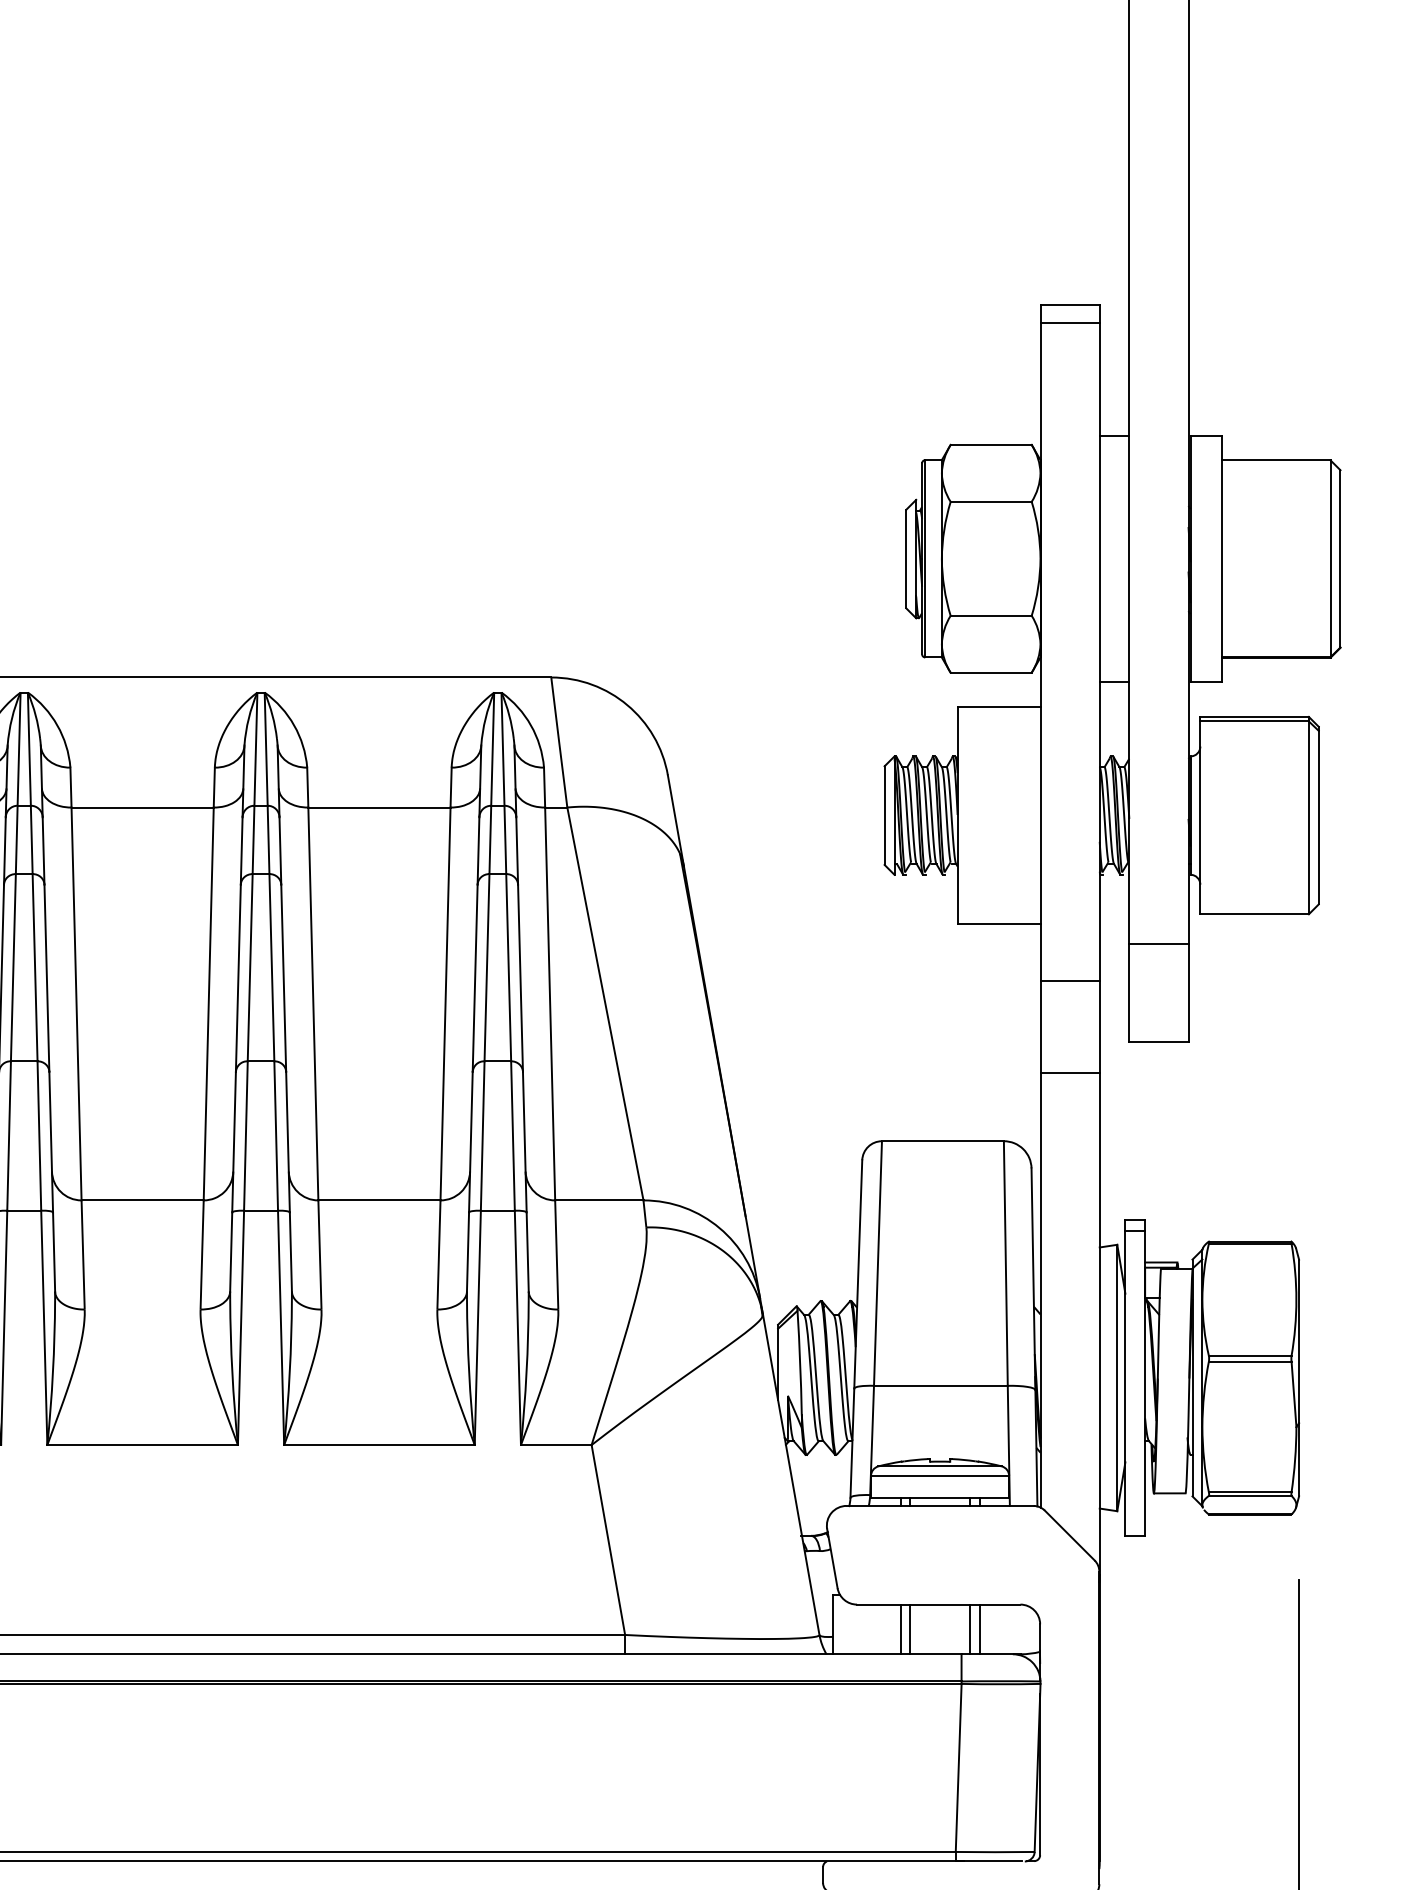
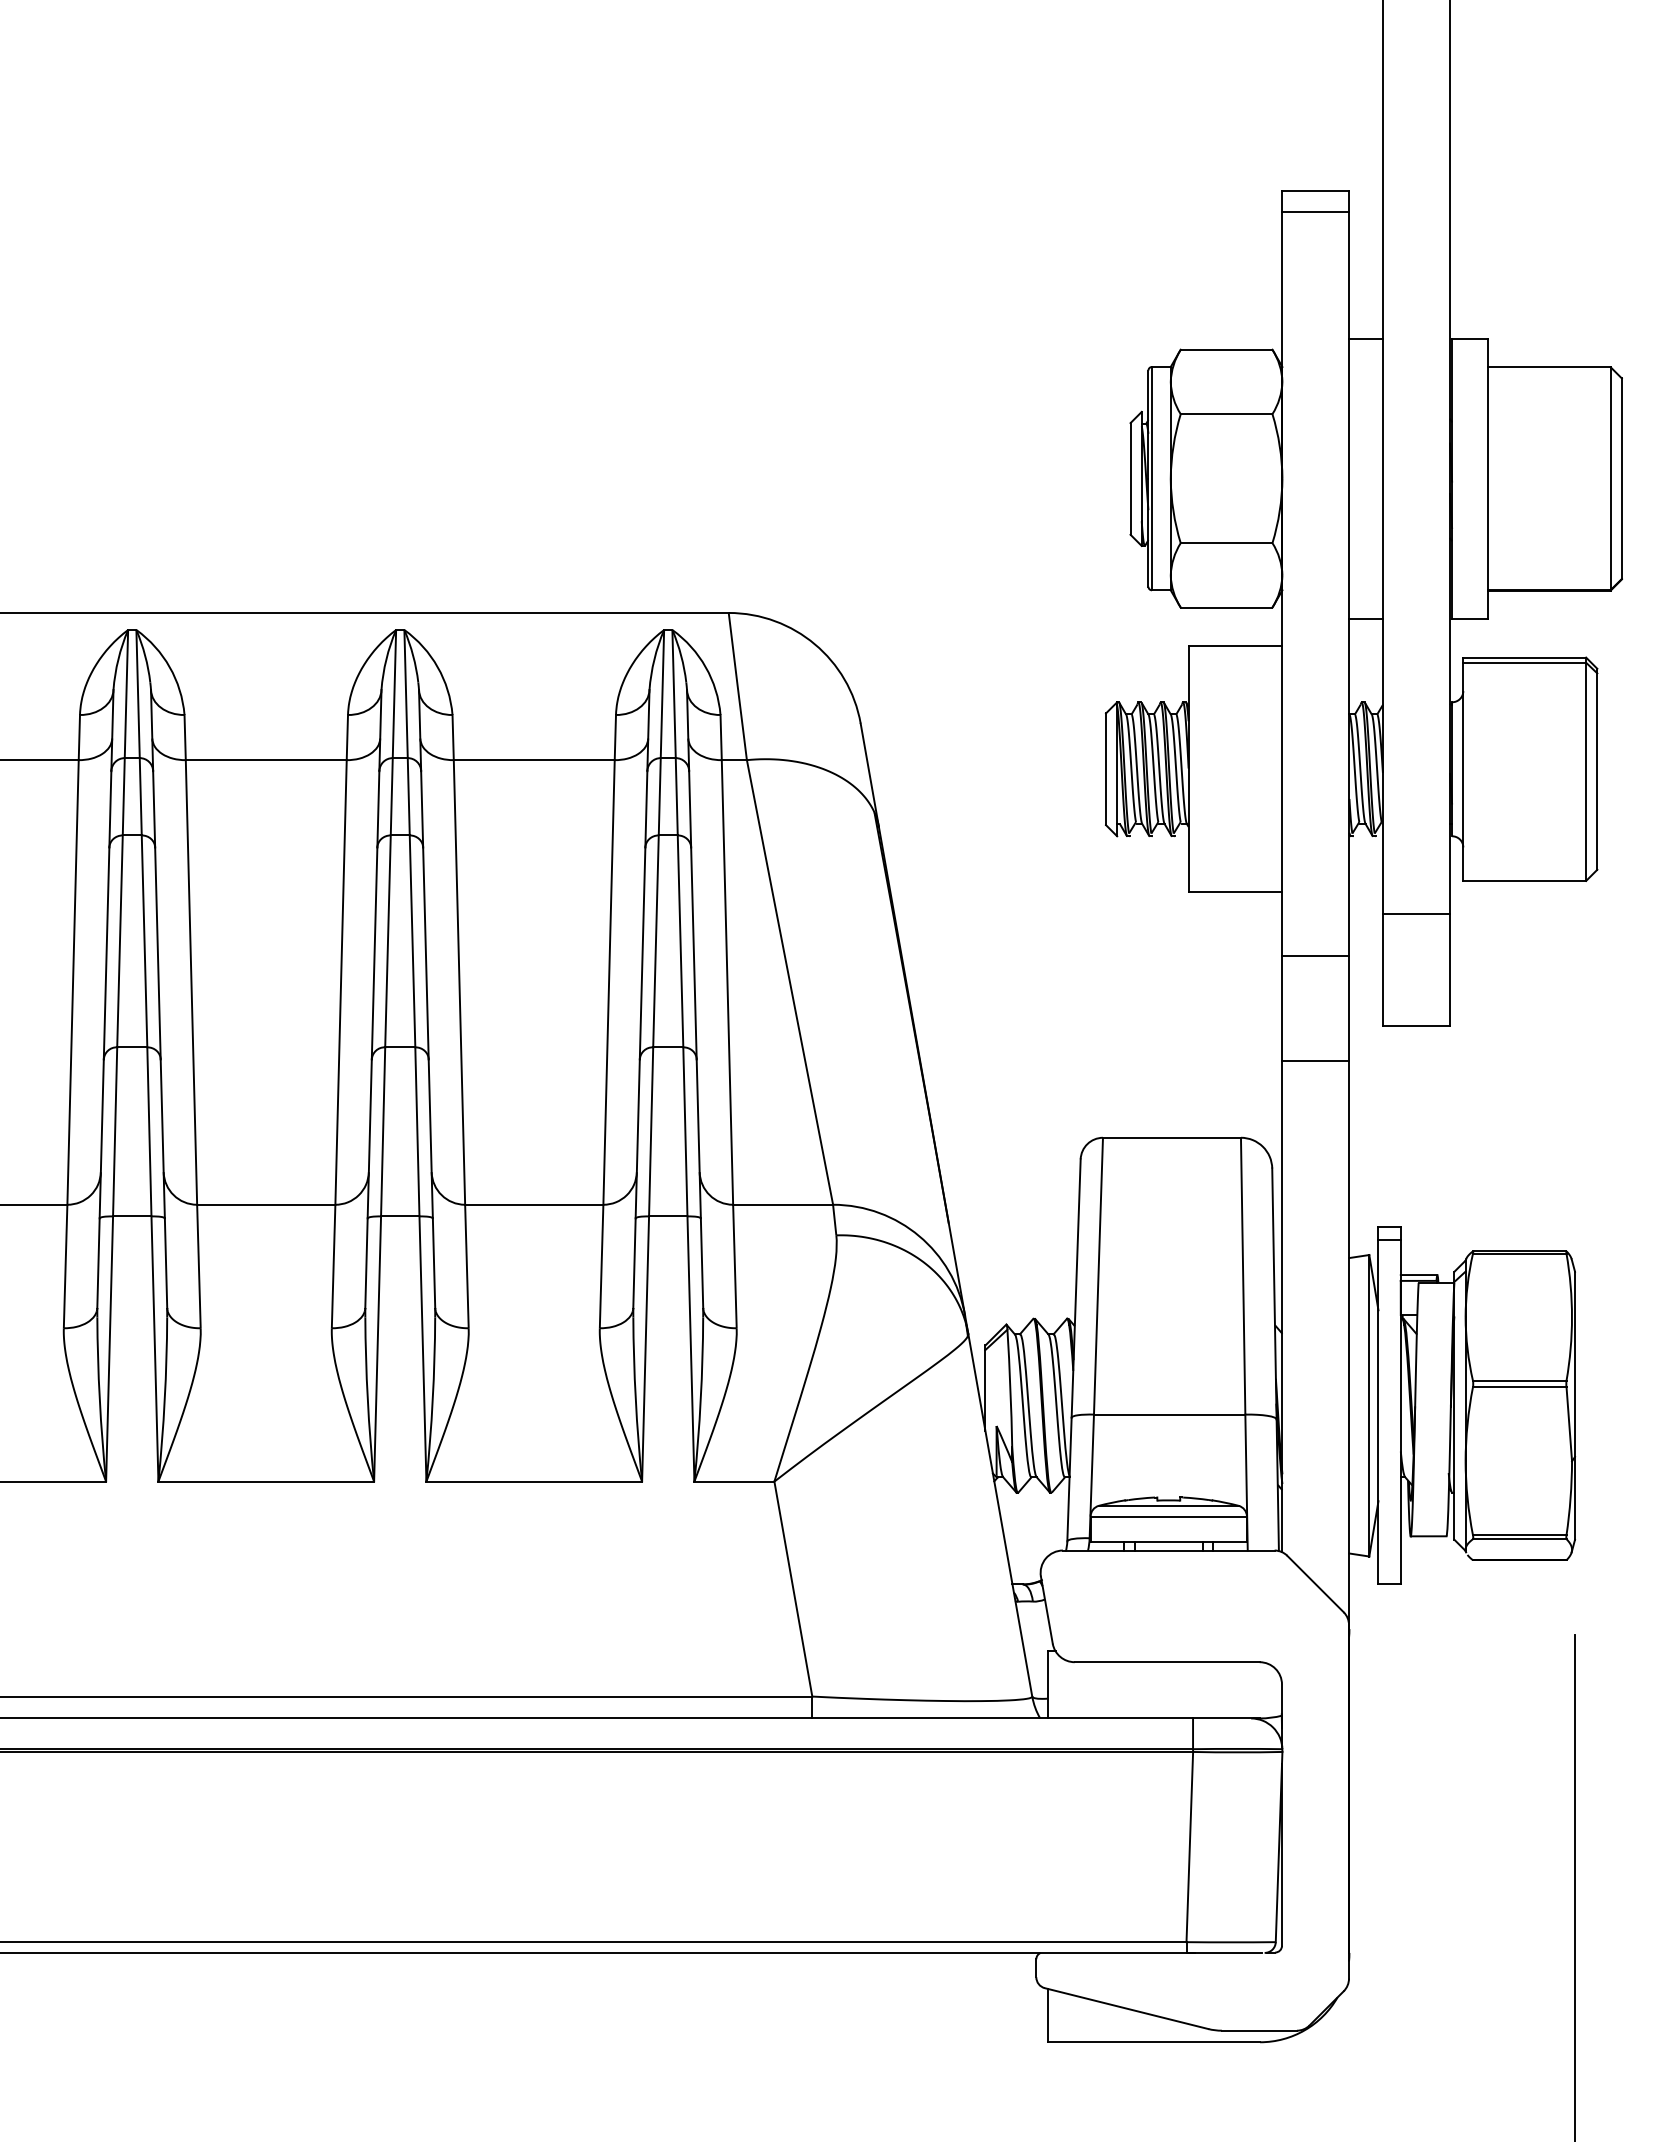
line: (900, 1629) -> (1124, 1690), removed
line: (909, 1629) -> (1134, 1690), removed
line: (969, 1629) -> (1202, 1690), removed
line: (979, 1629) -> (1213, 1690), removed

